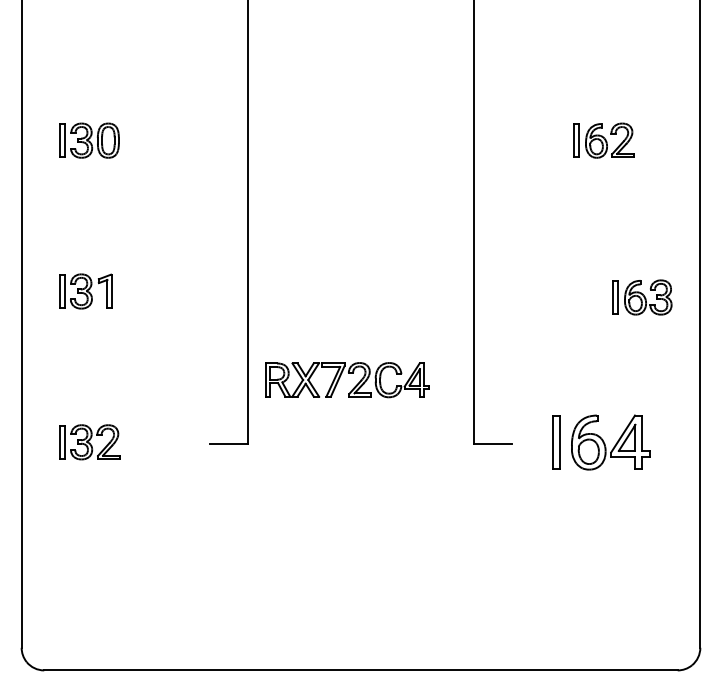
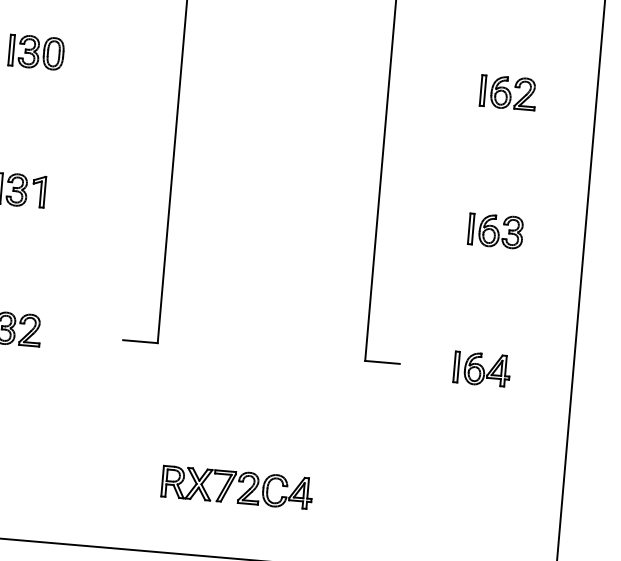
part: (642, 297) -> (495, 231), moved
part: (348, 373) -> (238, 481), moved
part: (601, 442) -> (482, 369), size x0.62

